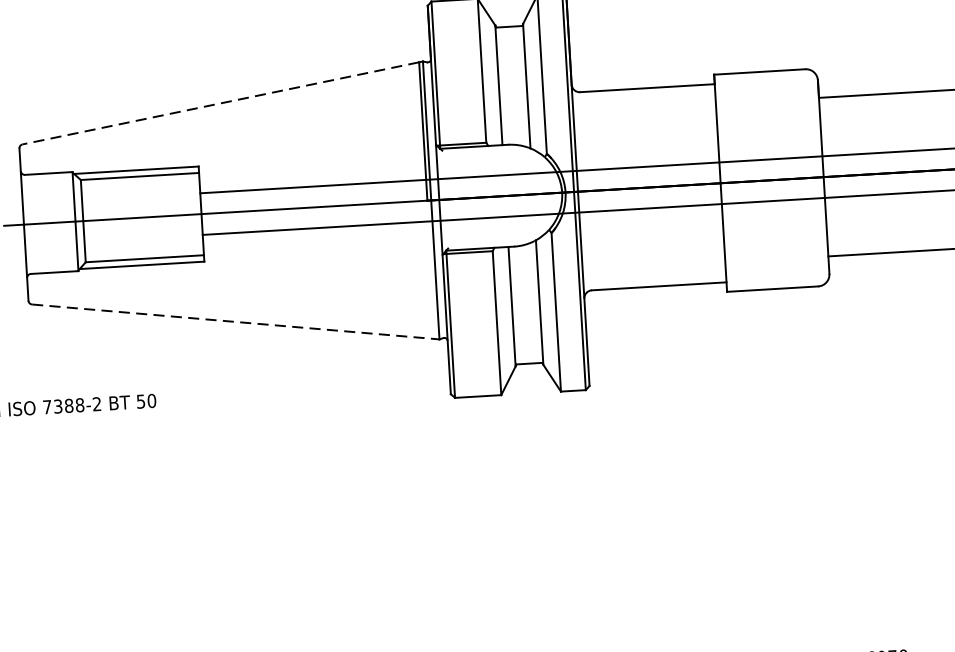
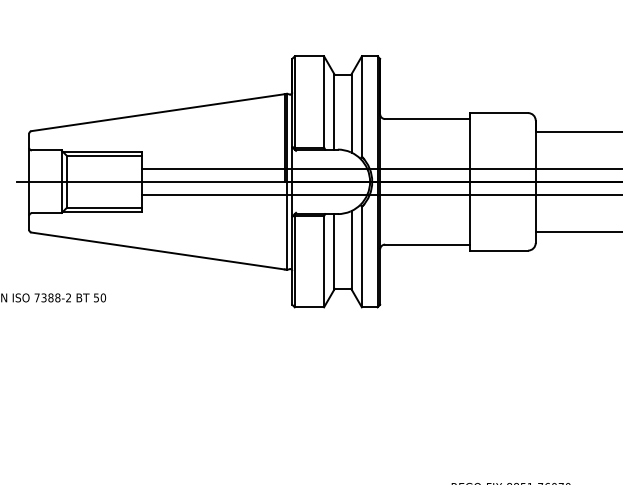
line: (219, 103) -> (157, 112), dashed -> solid
line: (234, 322) -> (158, 251), dashed -> solid

